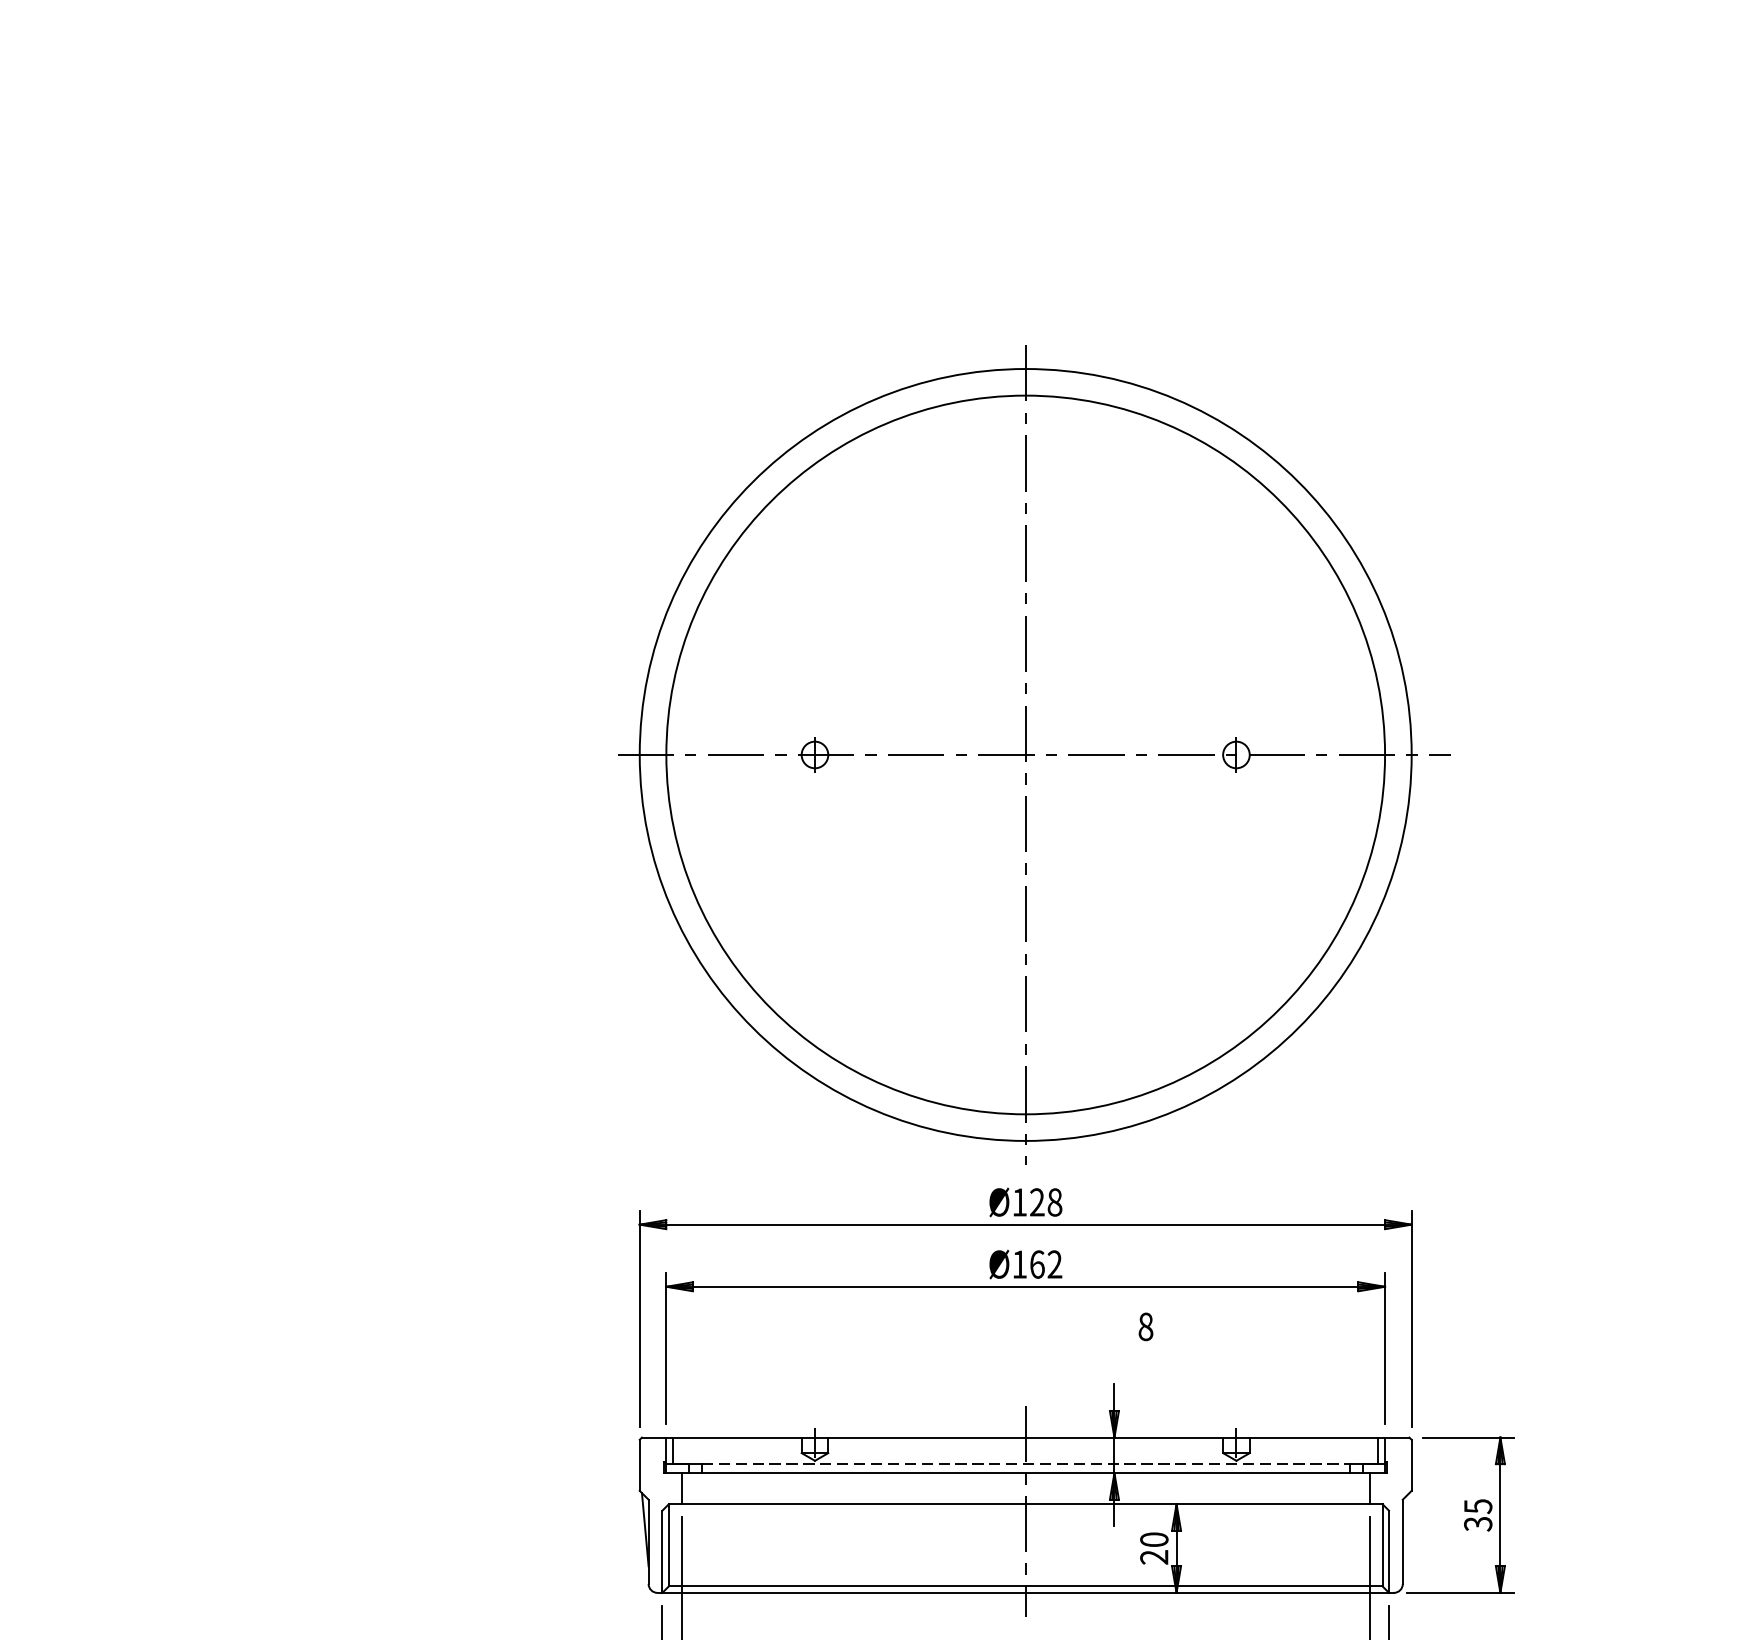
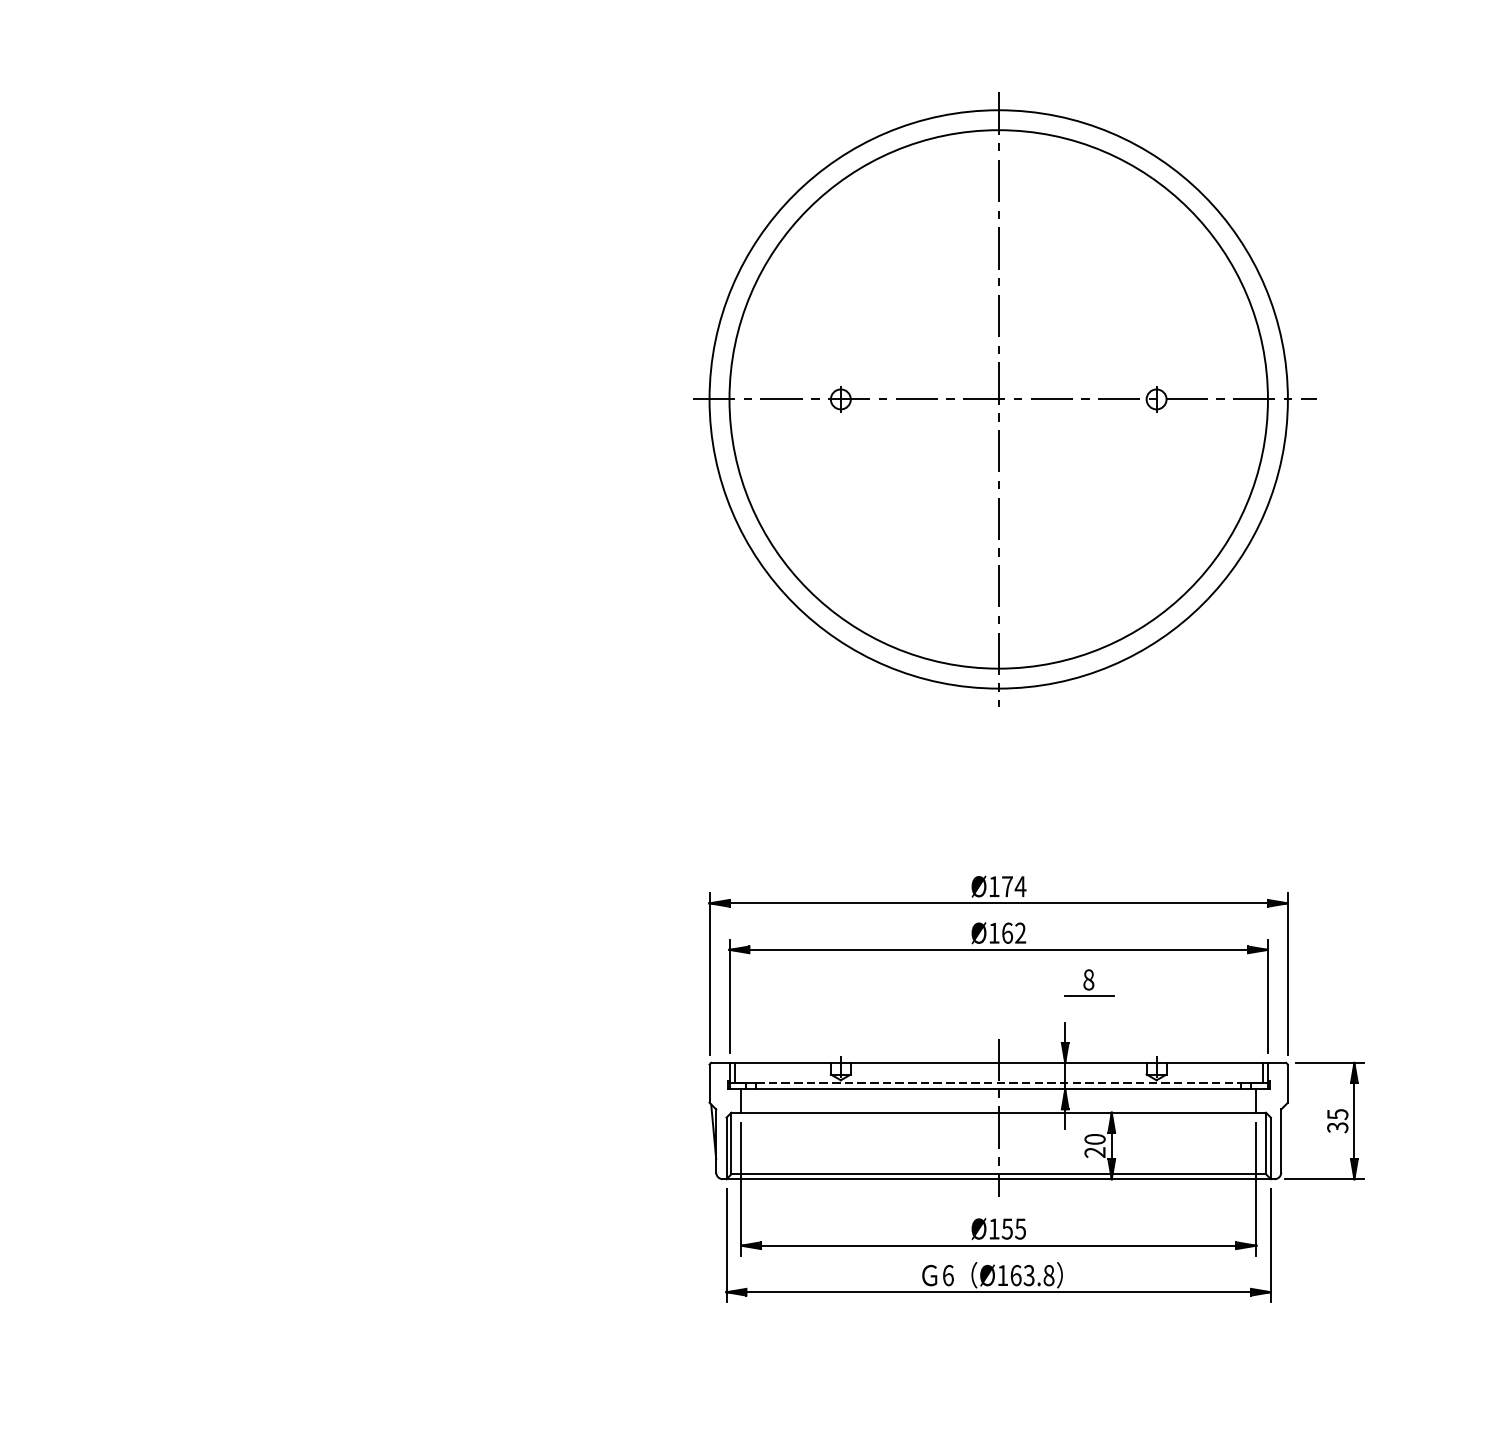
part: (1033, 755) -> (1004, 399), moved
text: (1046, 1202) -> (1014, 886), Ø128 -> Ø174
line: (1146, 1349) -> (1089, 996), added

